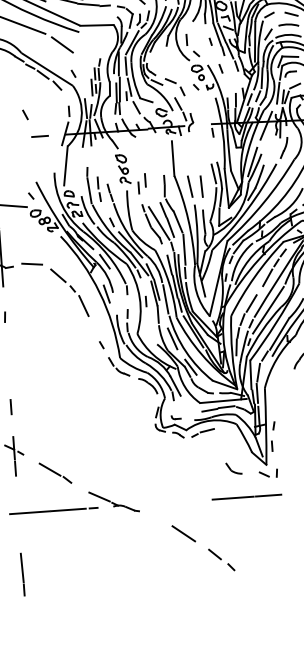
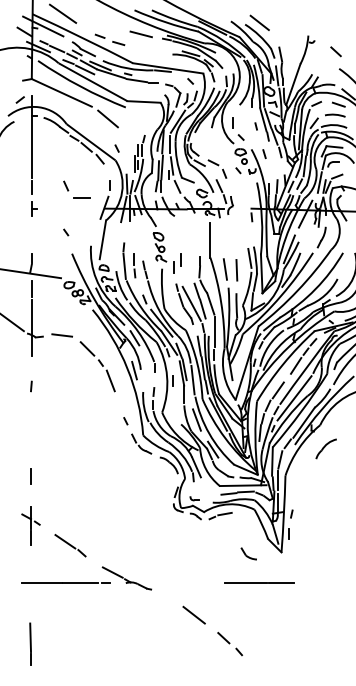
line: (39, 136) -> (81, 197), moved
line: (31, 196) -> (66, 232), moved
part: (268, 473) -> (282, 561), removed

